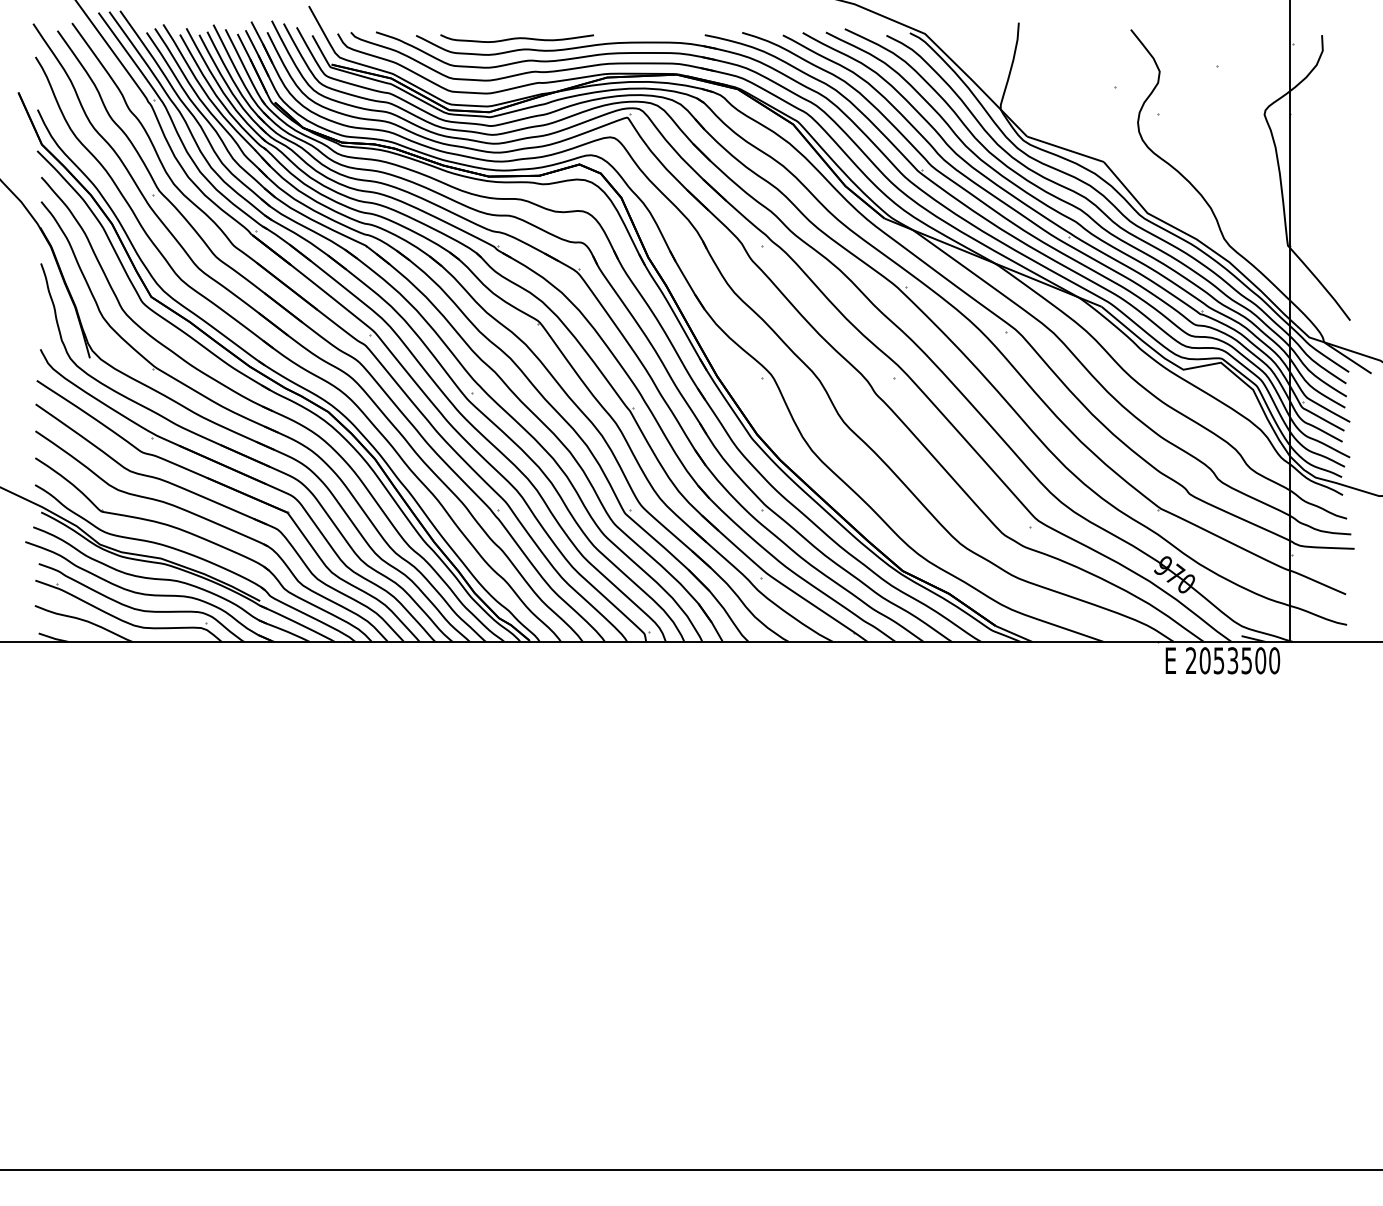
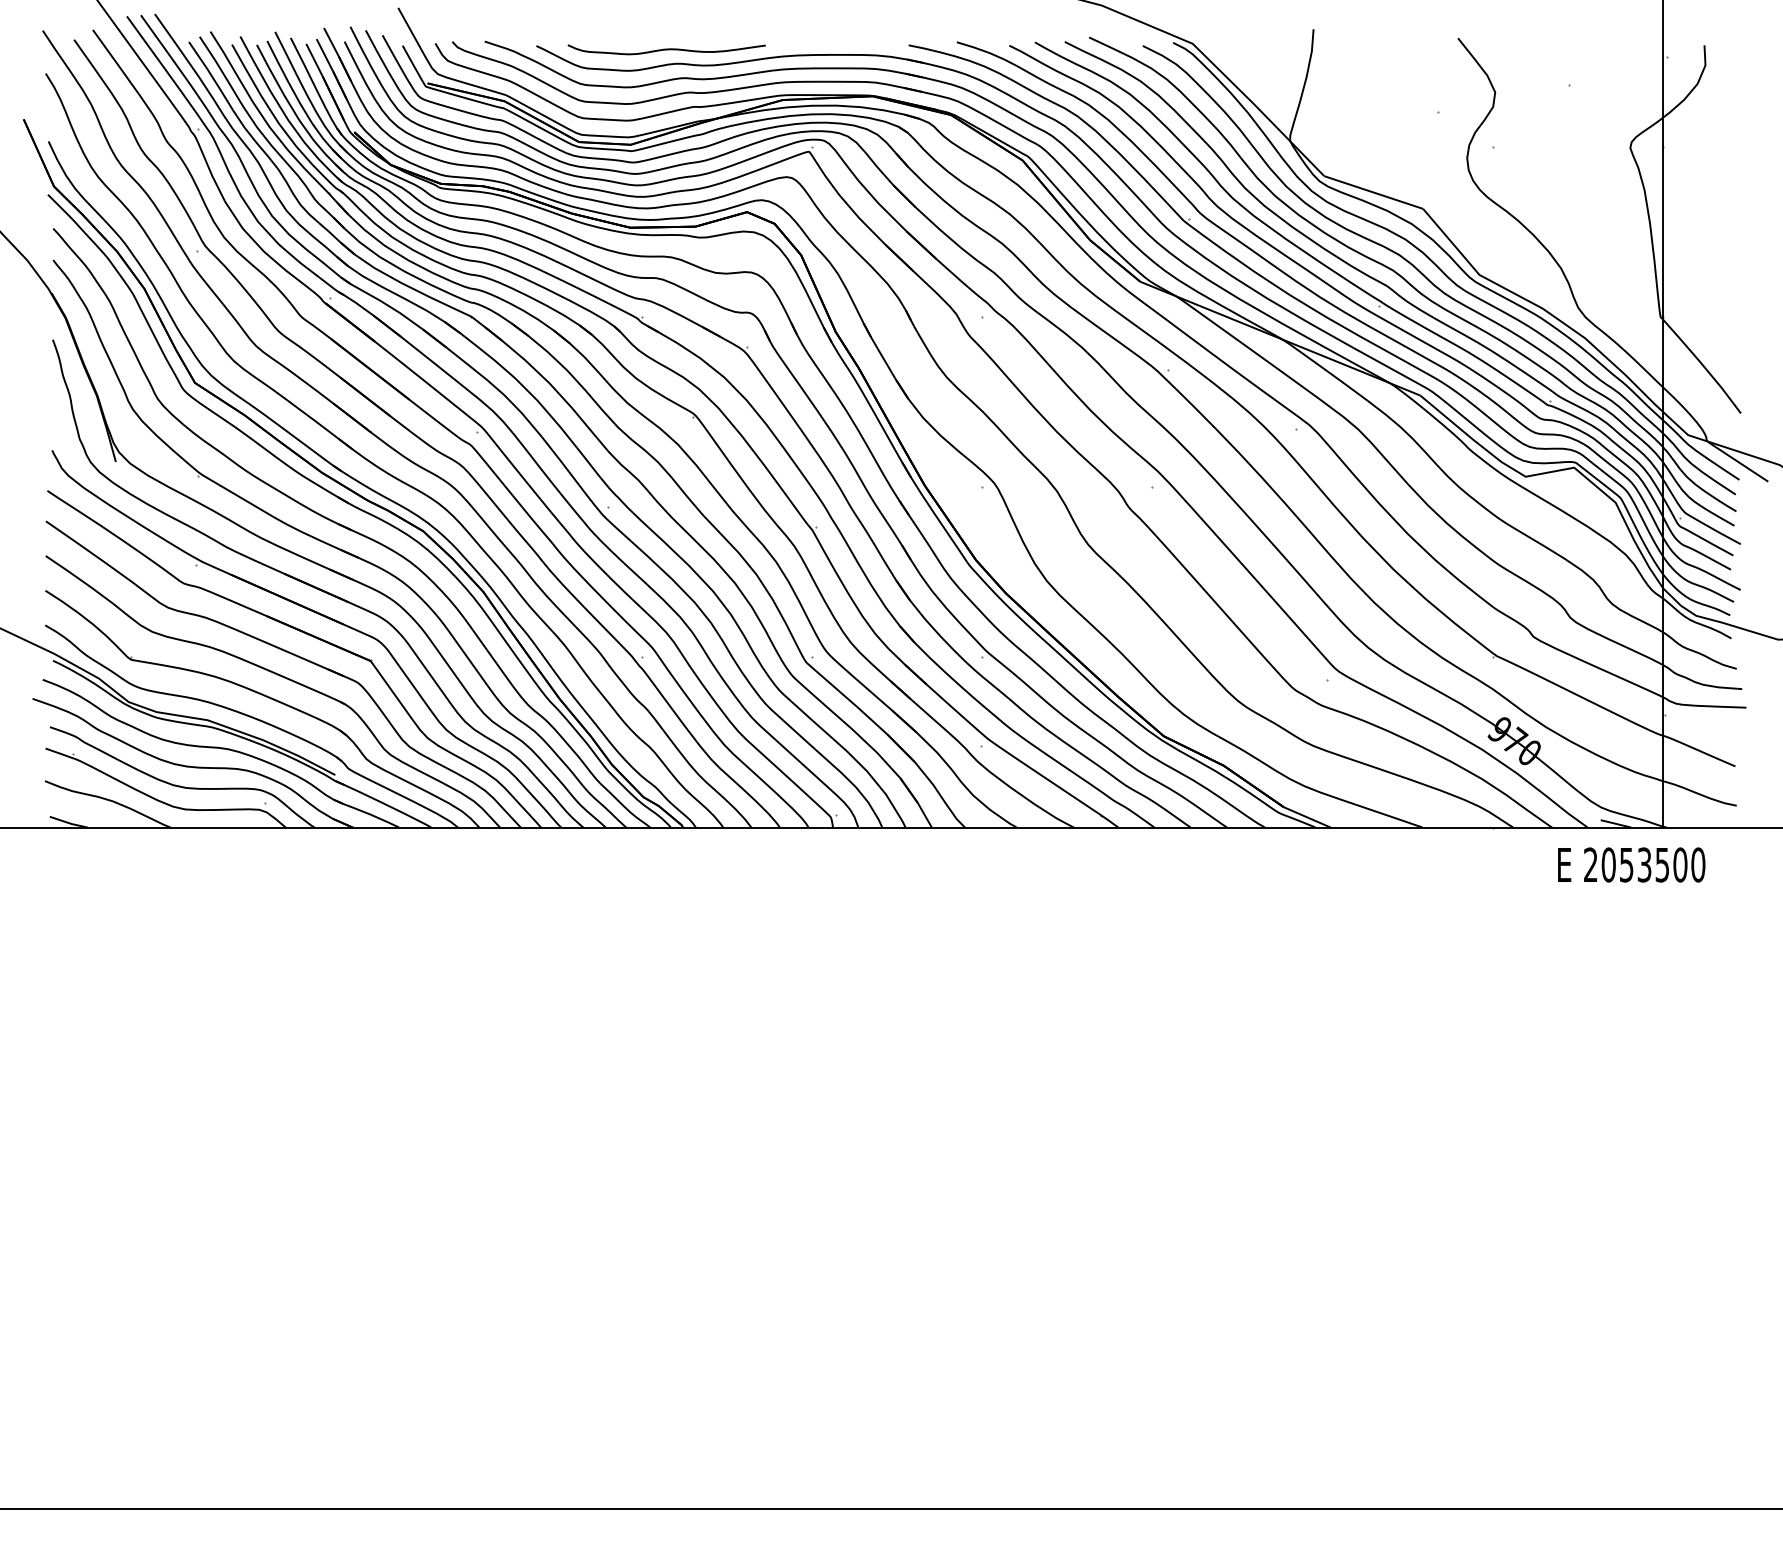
text: (1222, 660) -> (1631, 864), moved

